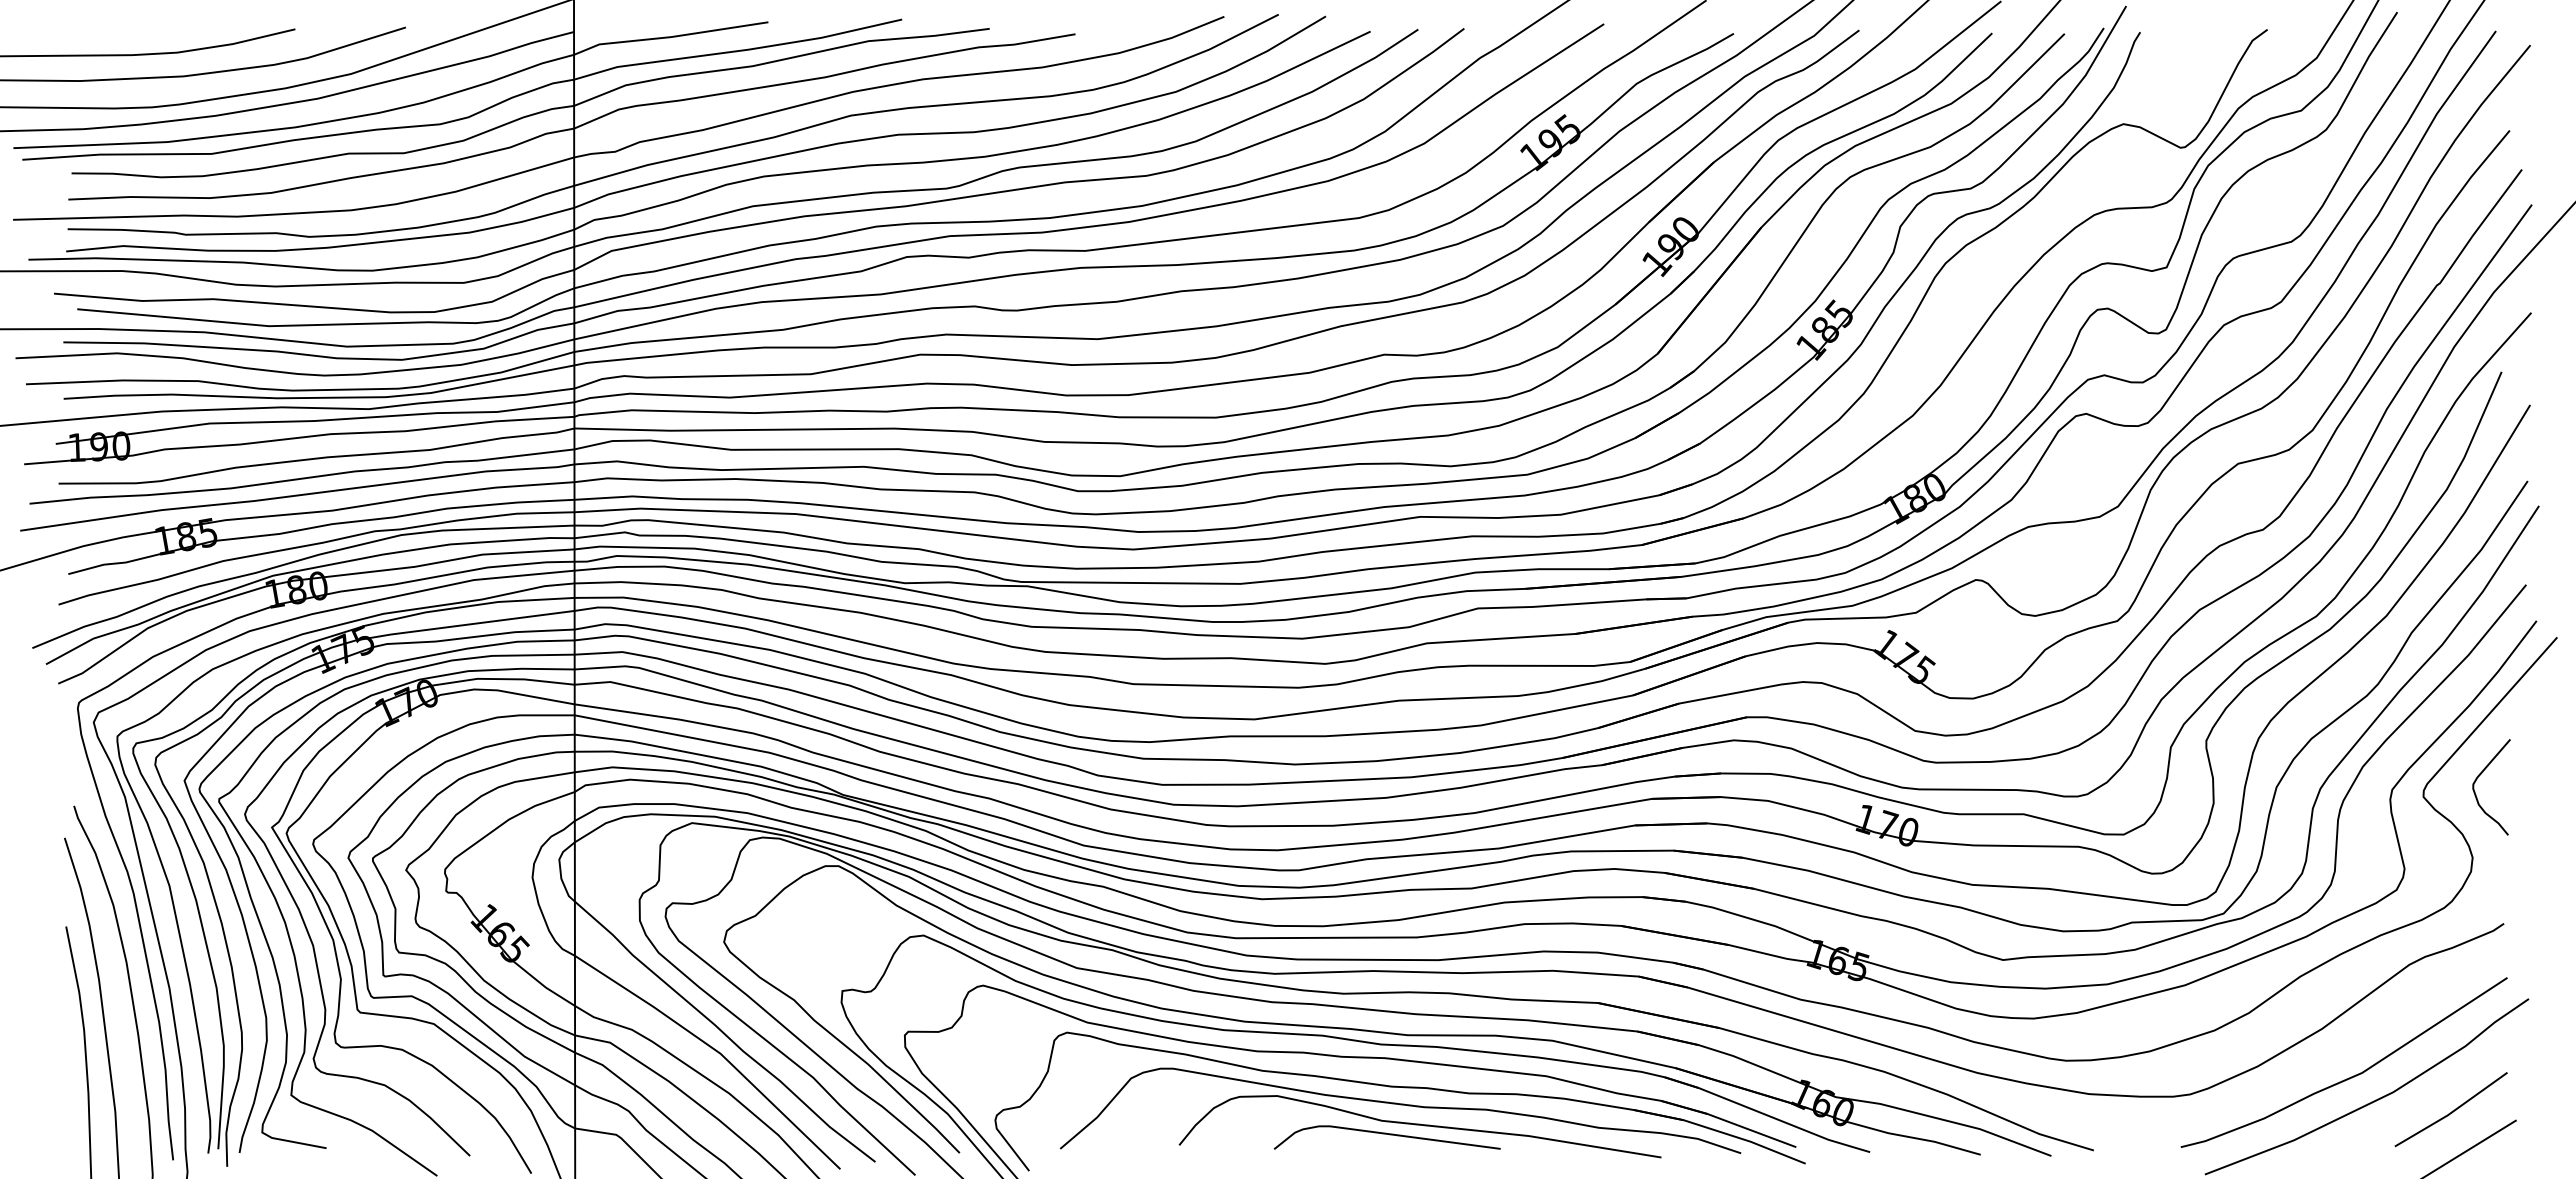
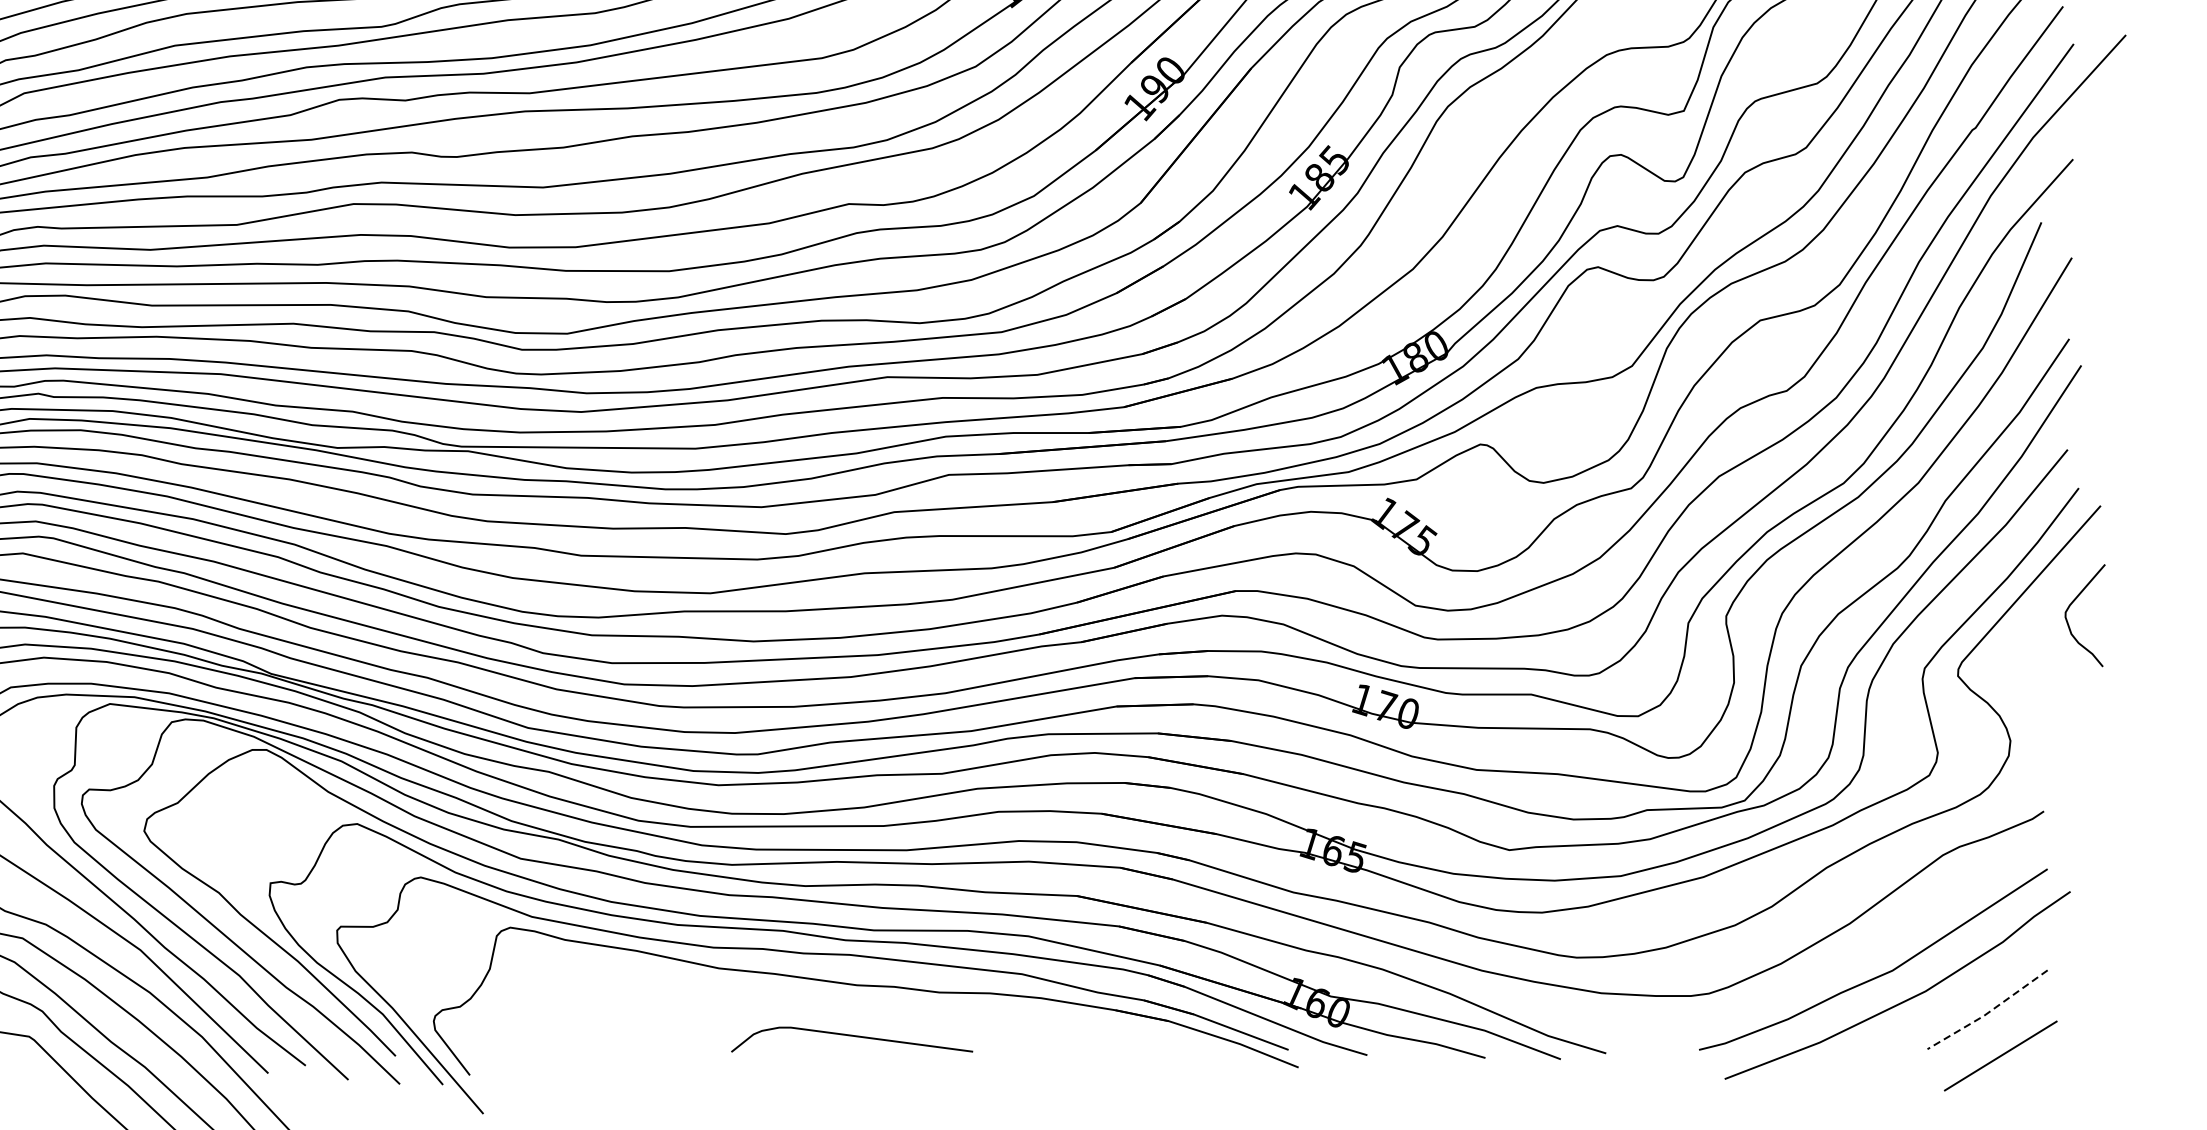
curve: (2477, 779) -> (2070, 607), moved
part: (1400, 1105) -> (866, 1005), removed
line: (2451, 1112) -> (1987, 1012), solid -> dashed

